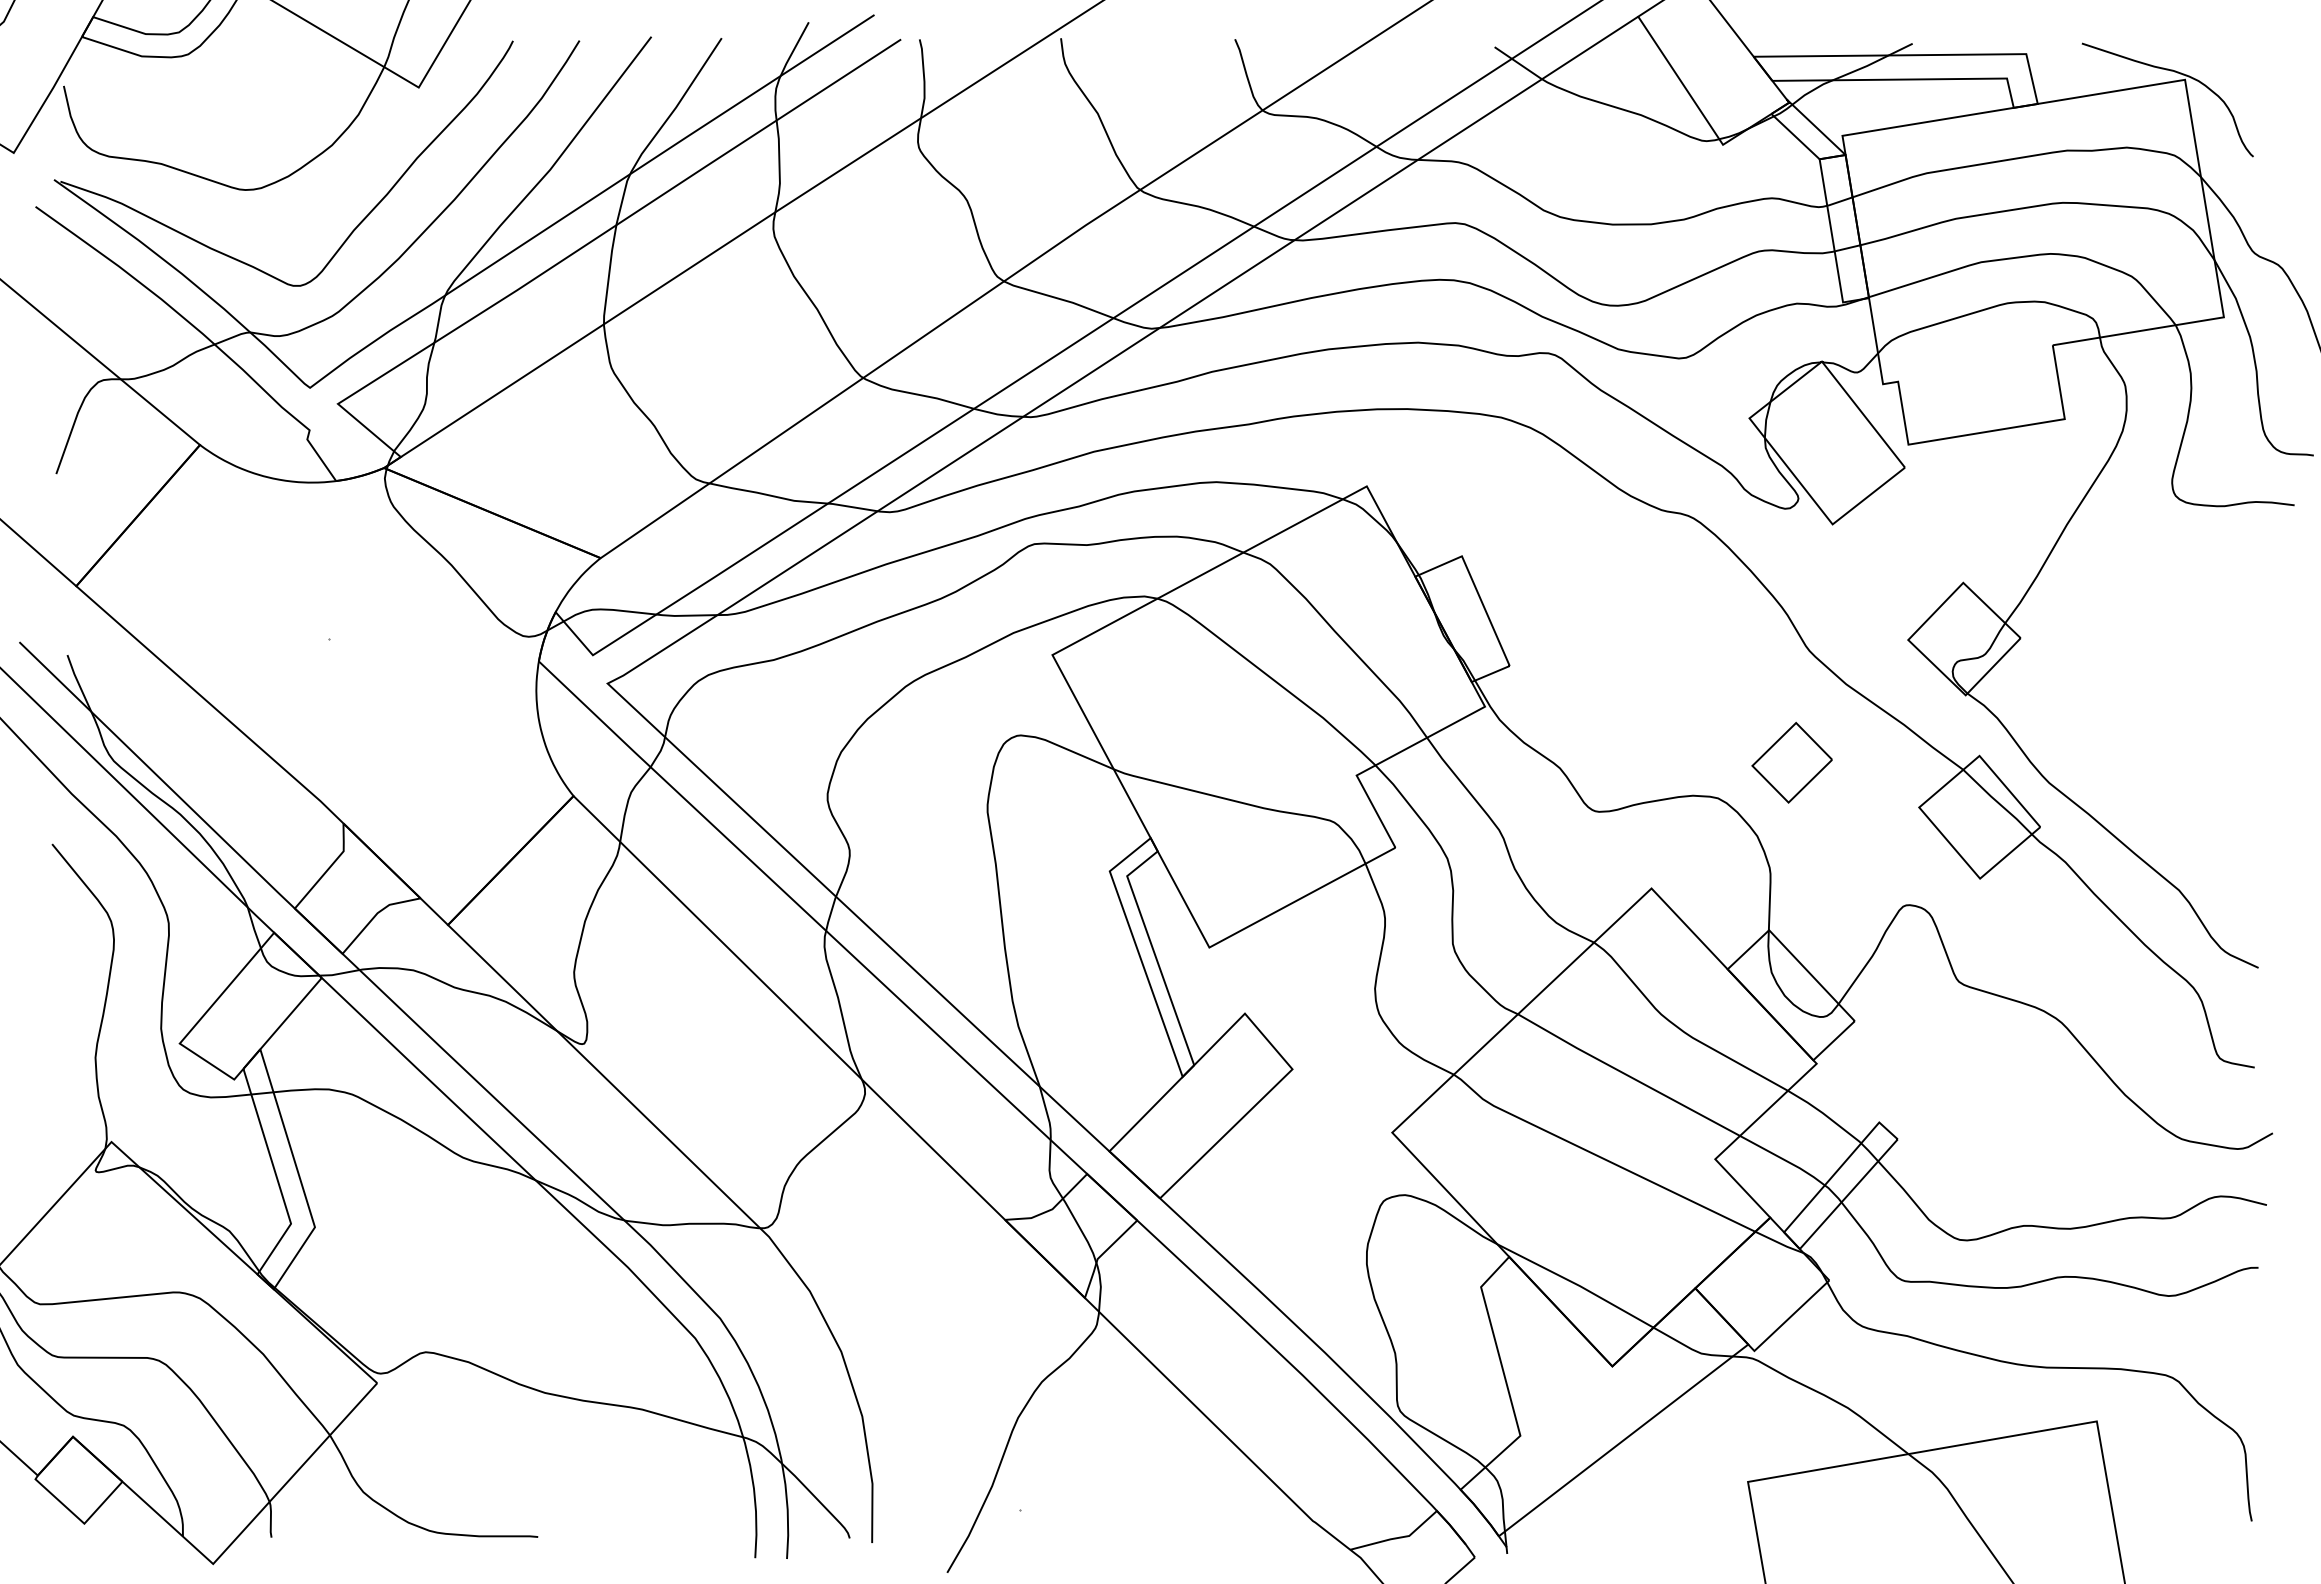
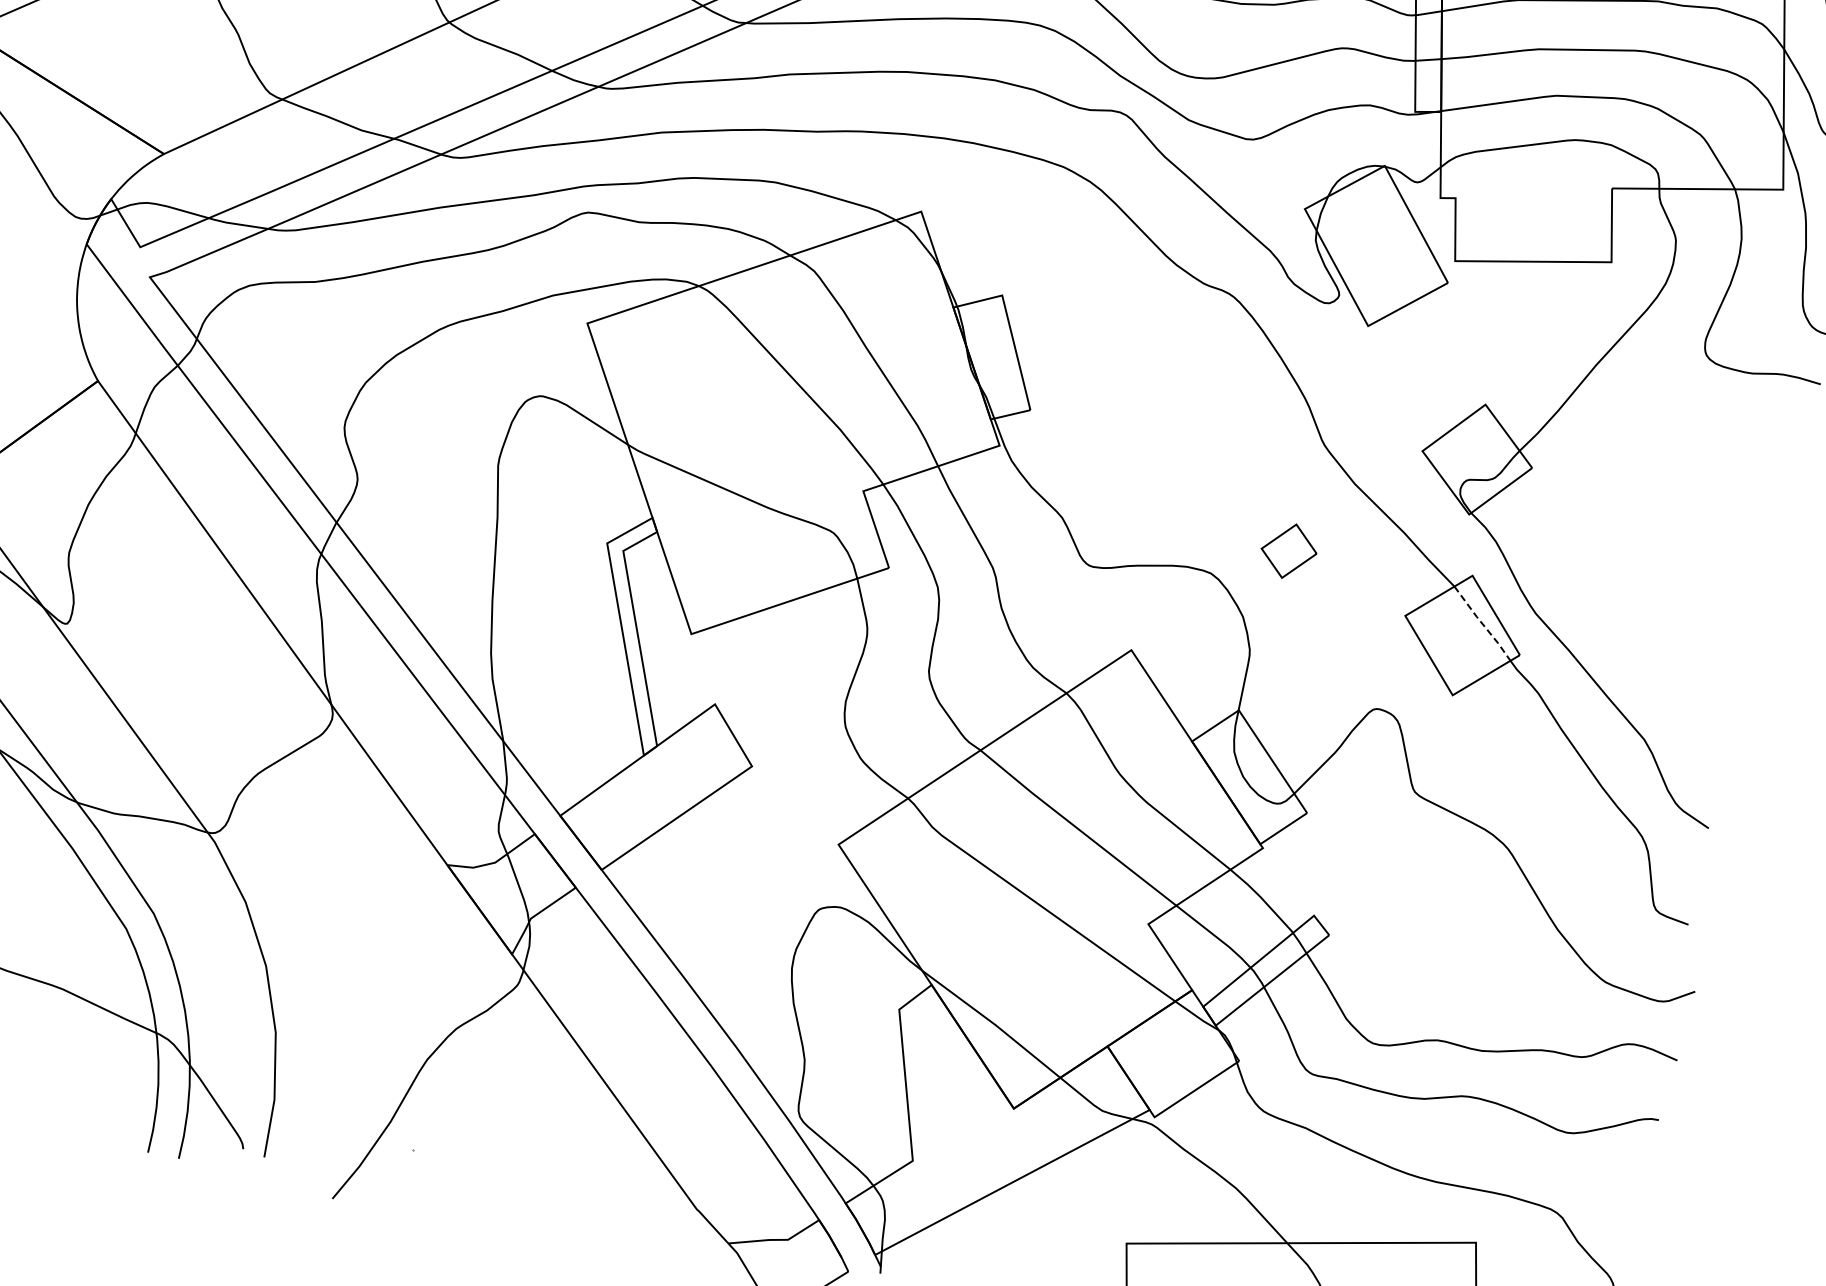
part: (1791, 762) -> (1288, 550), size x0.7
line: (1997, 802) -> (1482, 624), solid -> dashed

